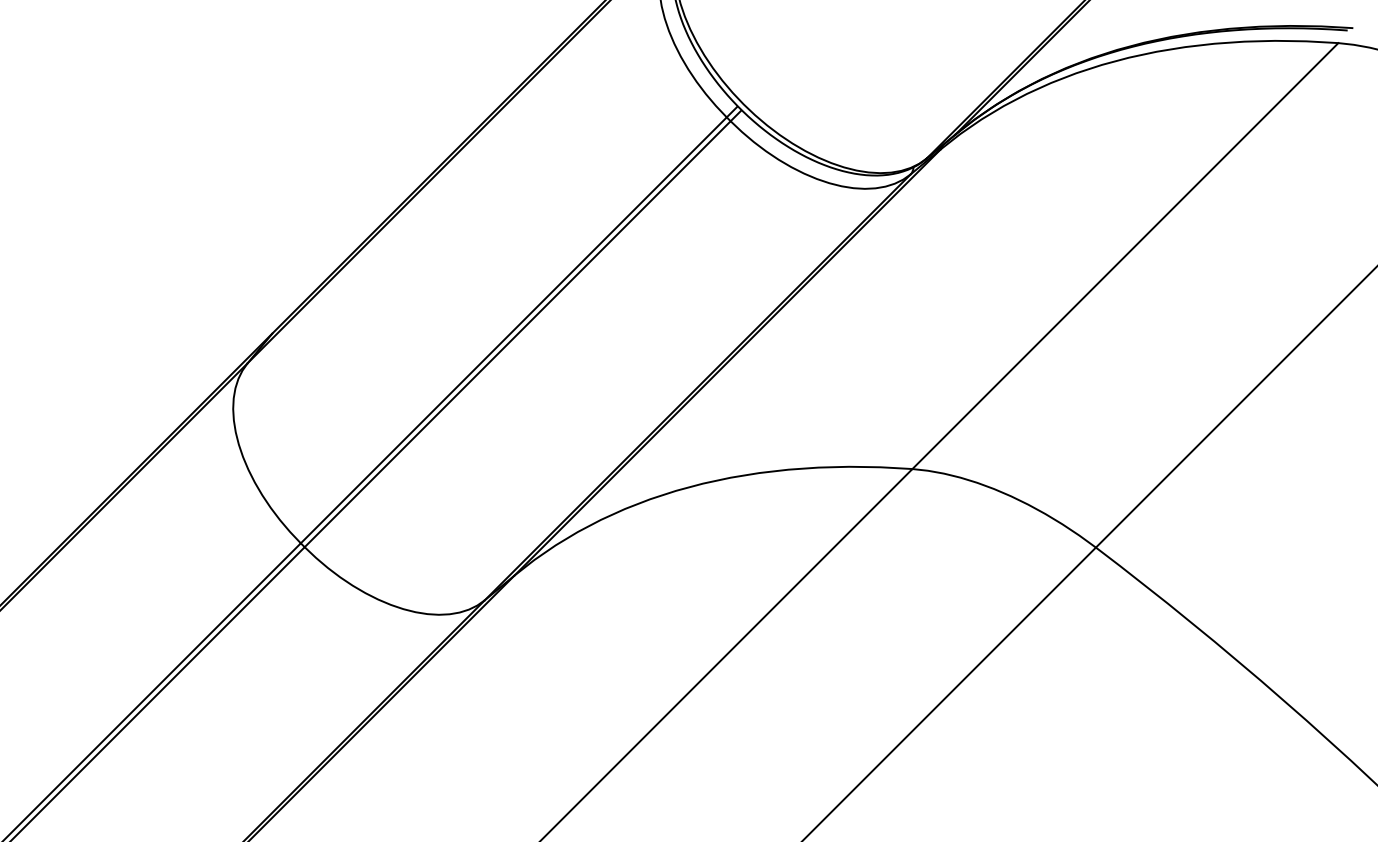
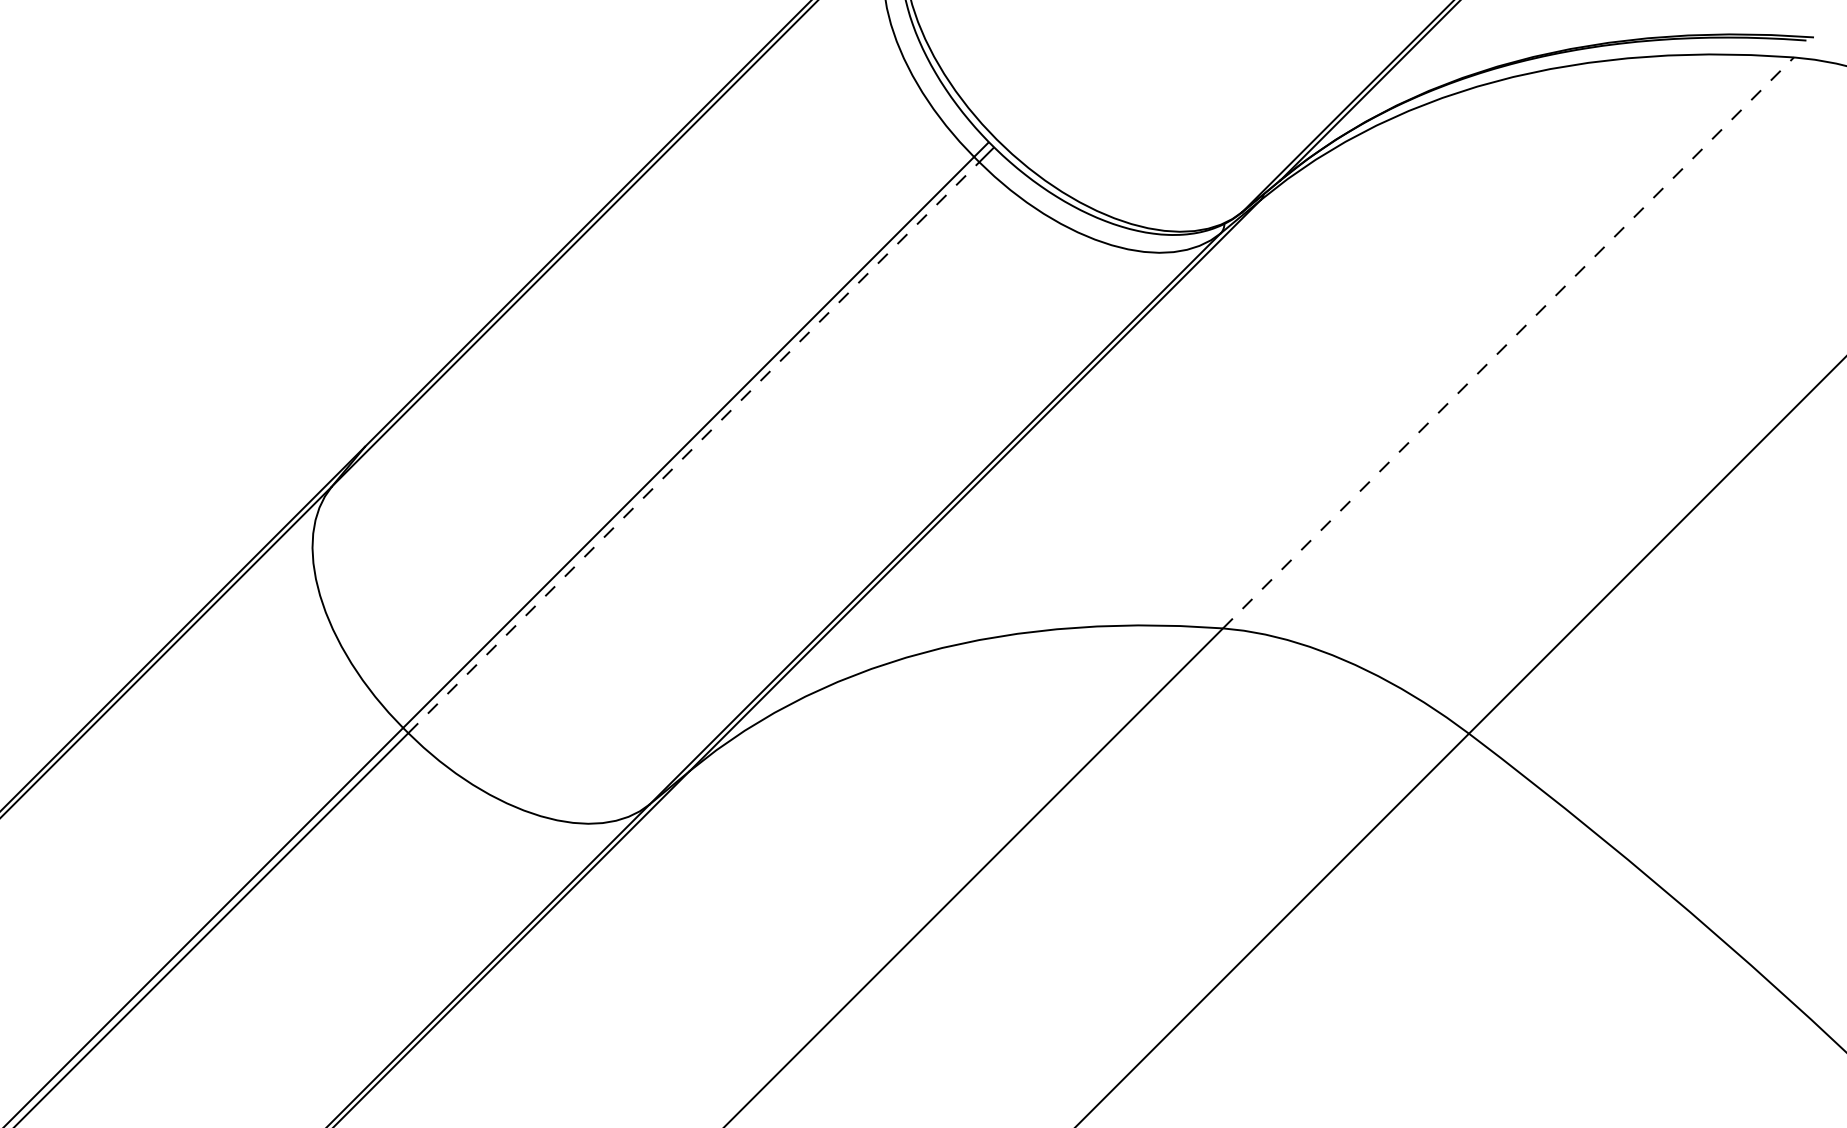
line: (1125, 255) -> (1508, 342), solid -> dashed
line: (517, 334) -> (693, 447), solid -> dashed

